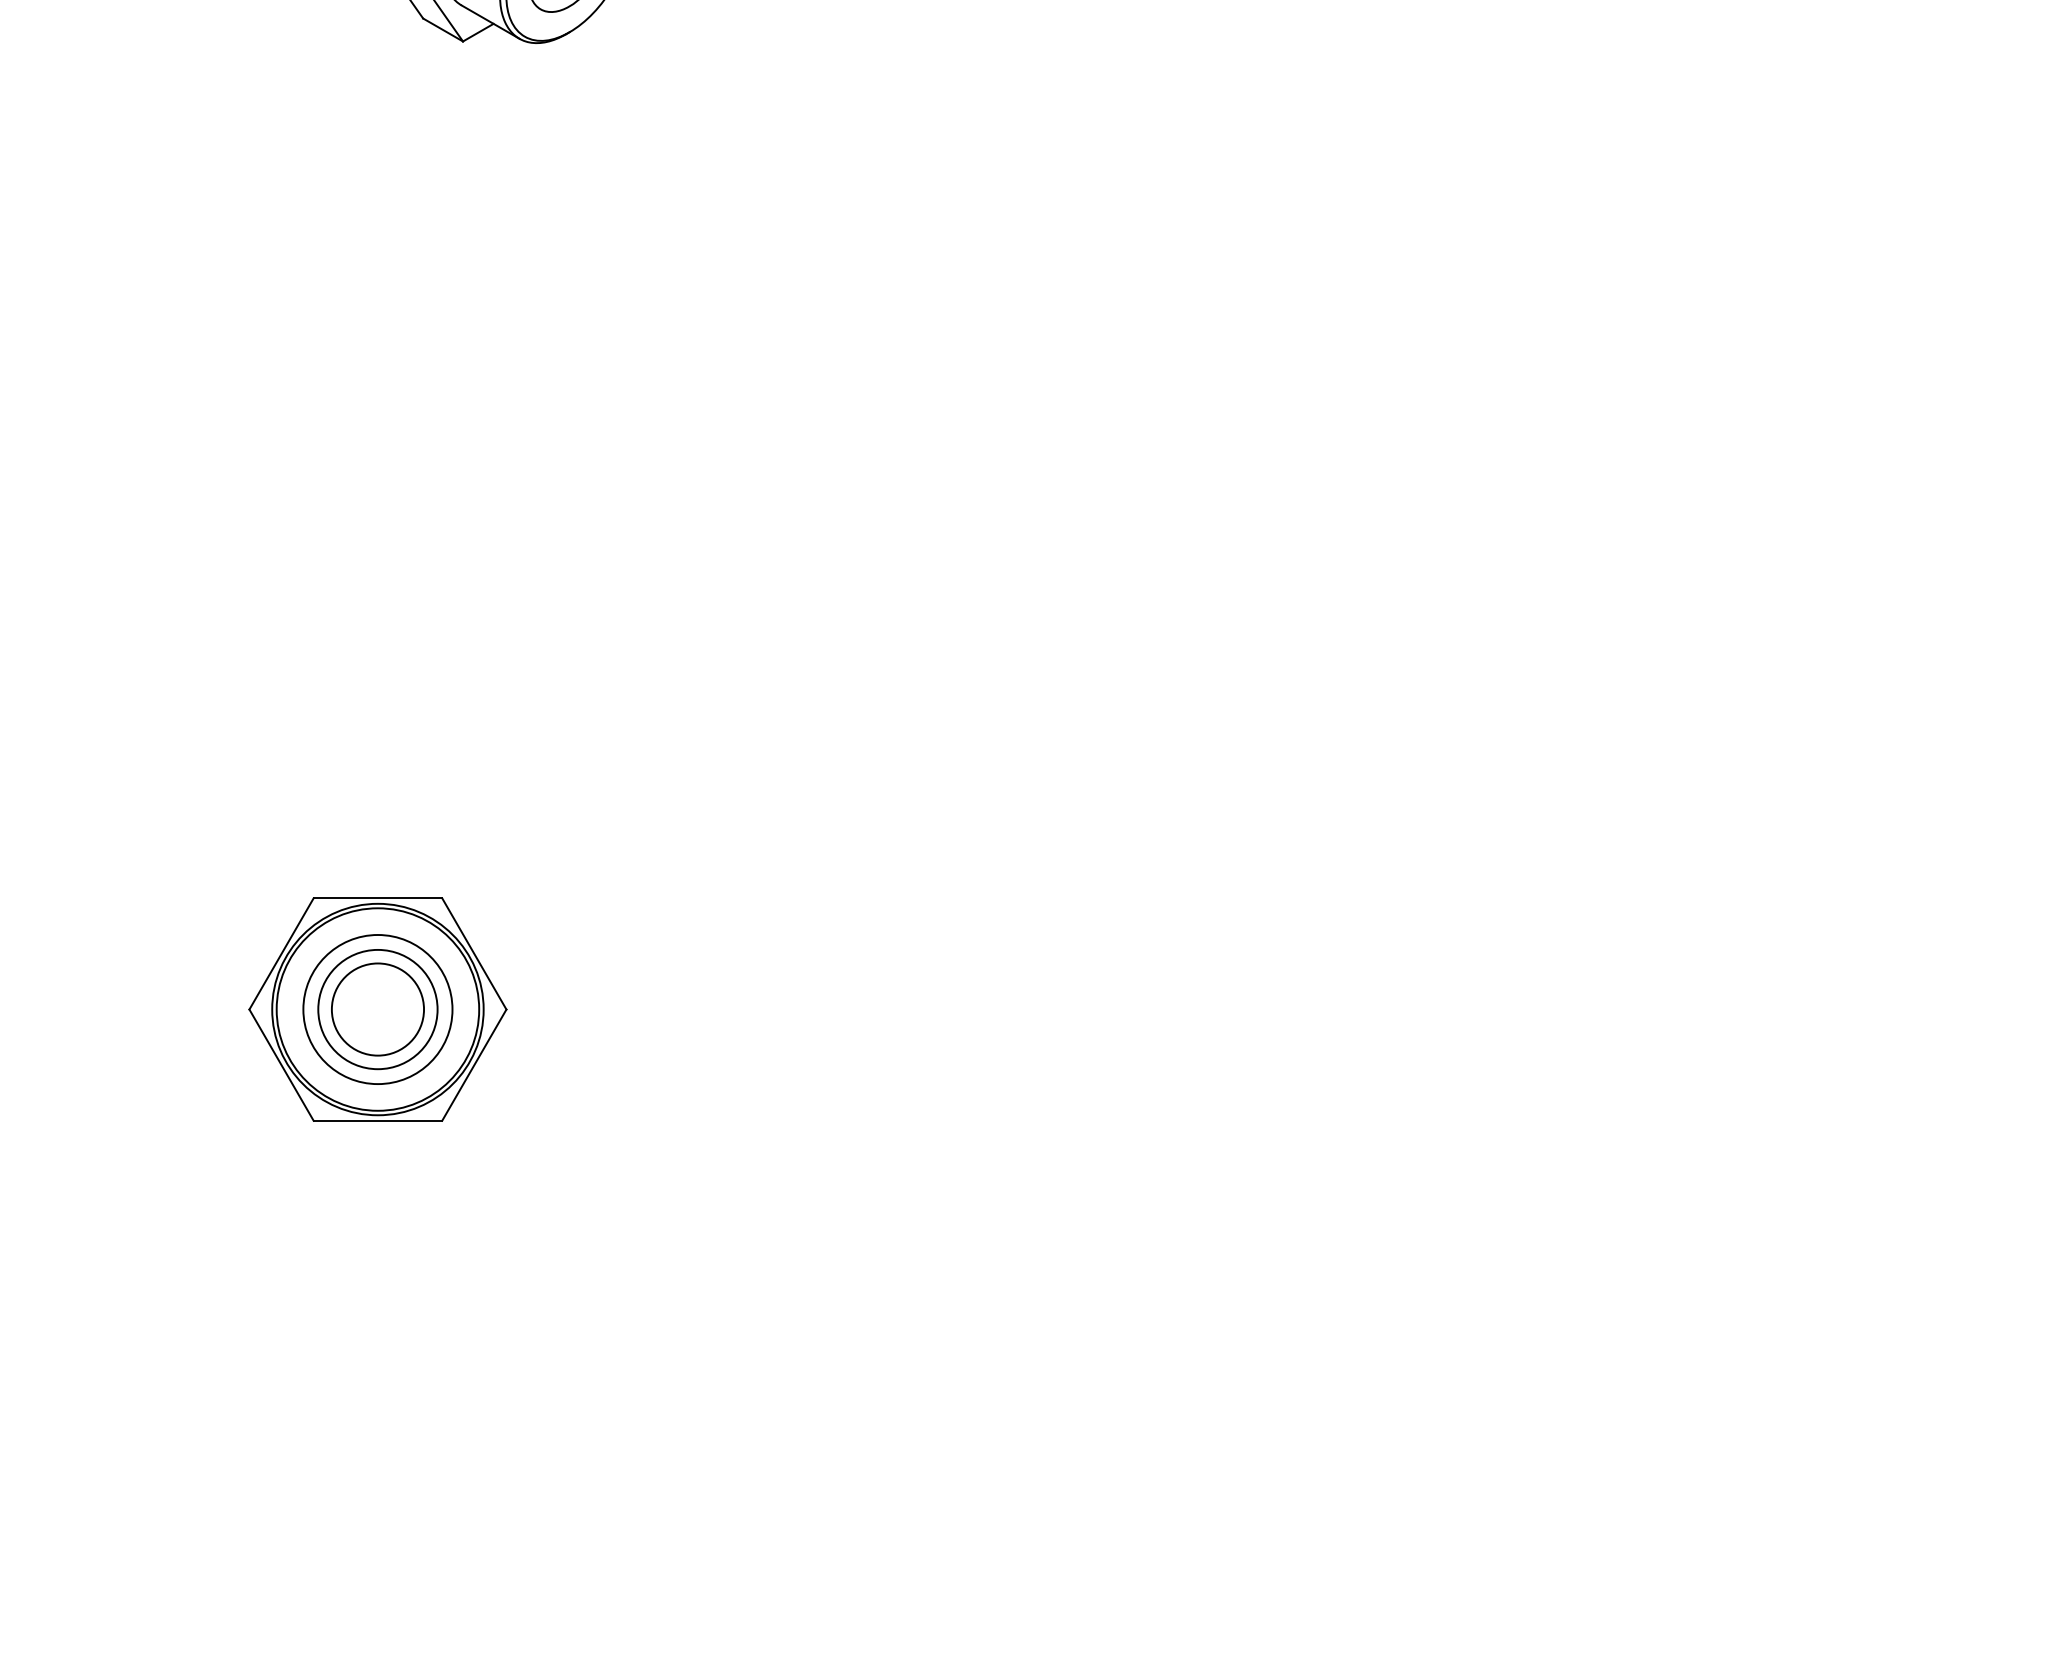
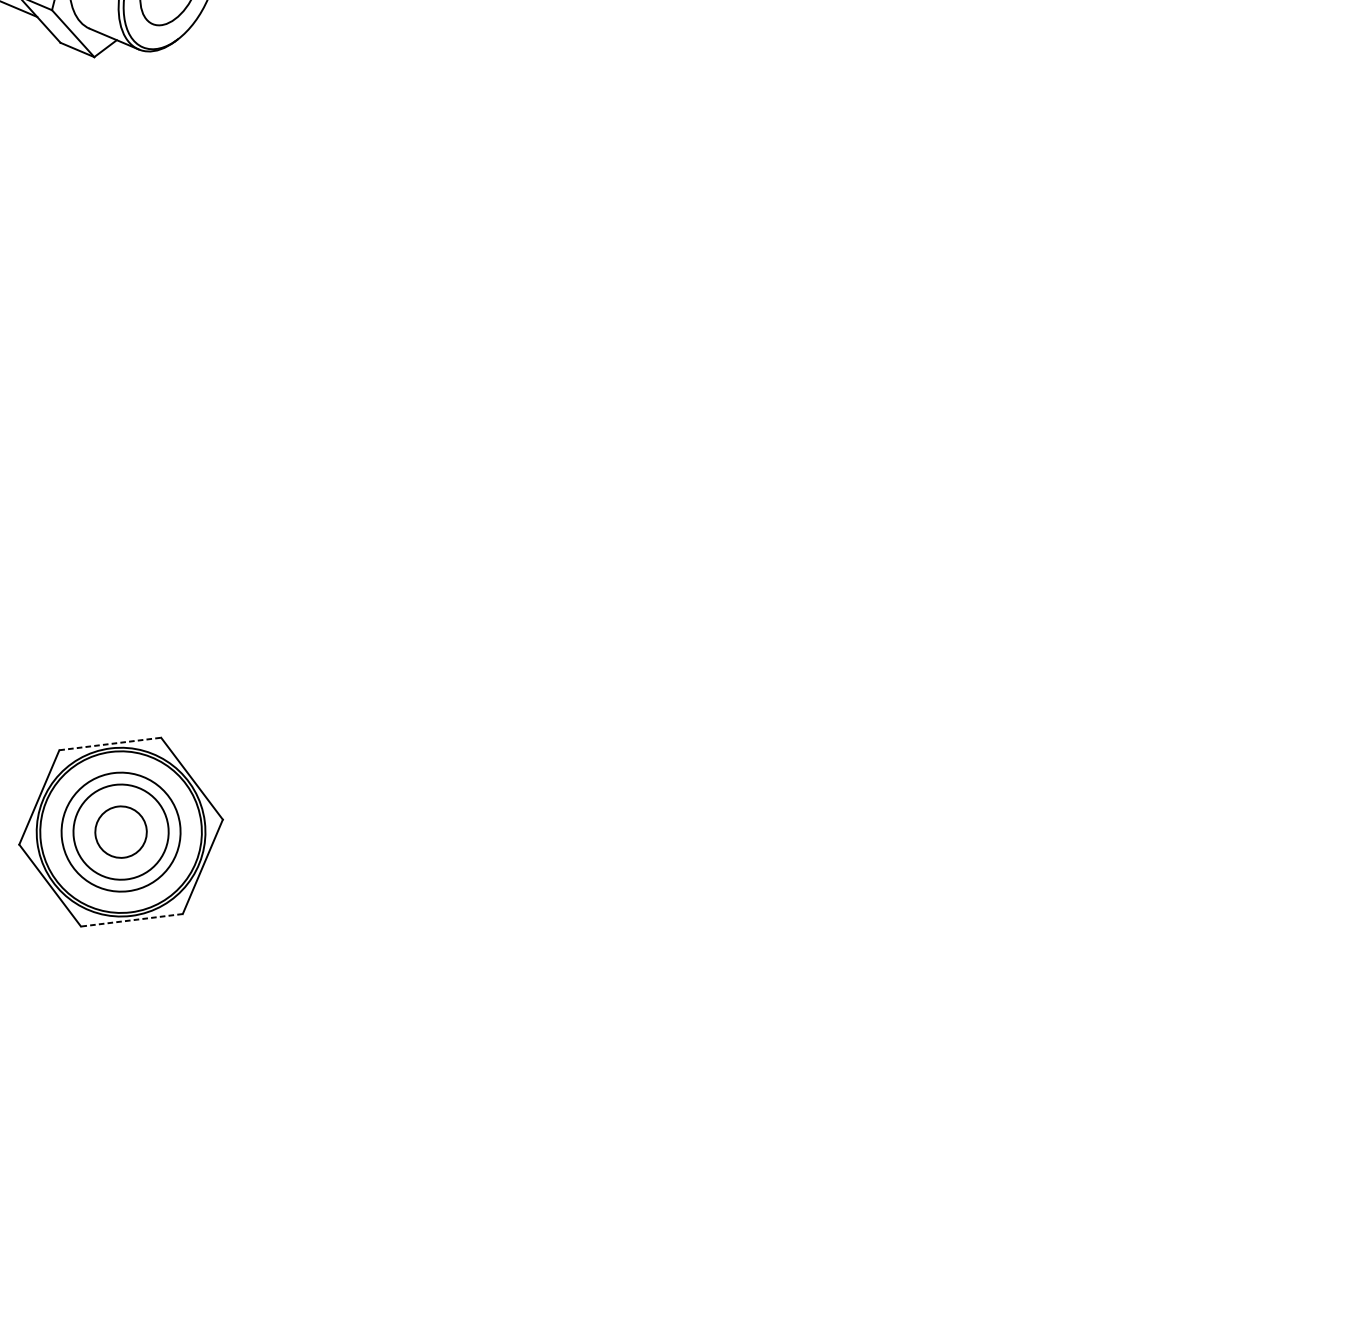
line: (378, 898) -> (110, 744), solid -> dashed
circle: (377, 1009) -> (120, 832), size x0.7
line: (377, 1120) -> (131, 920), solid -> dashed

